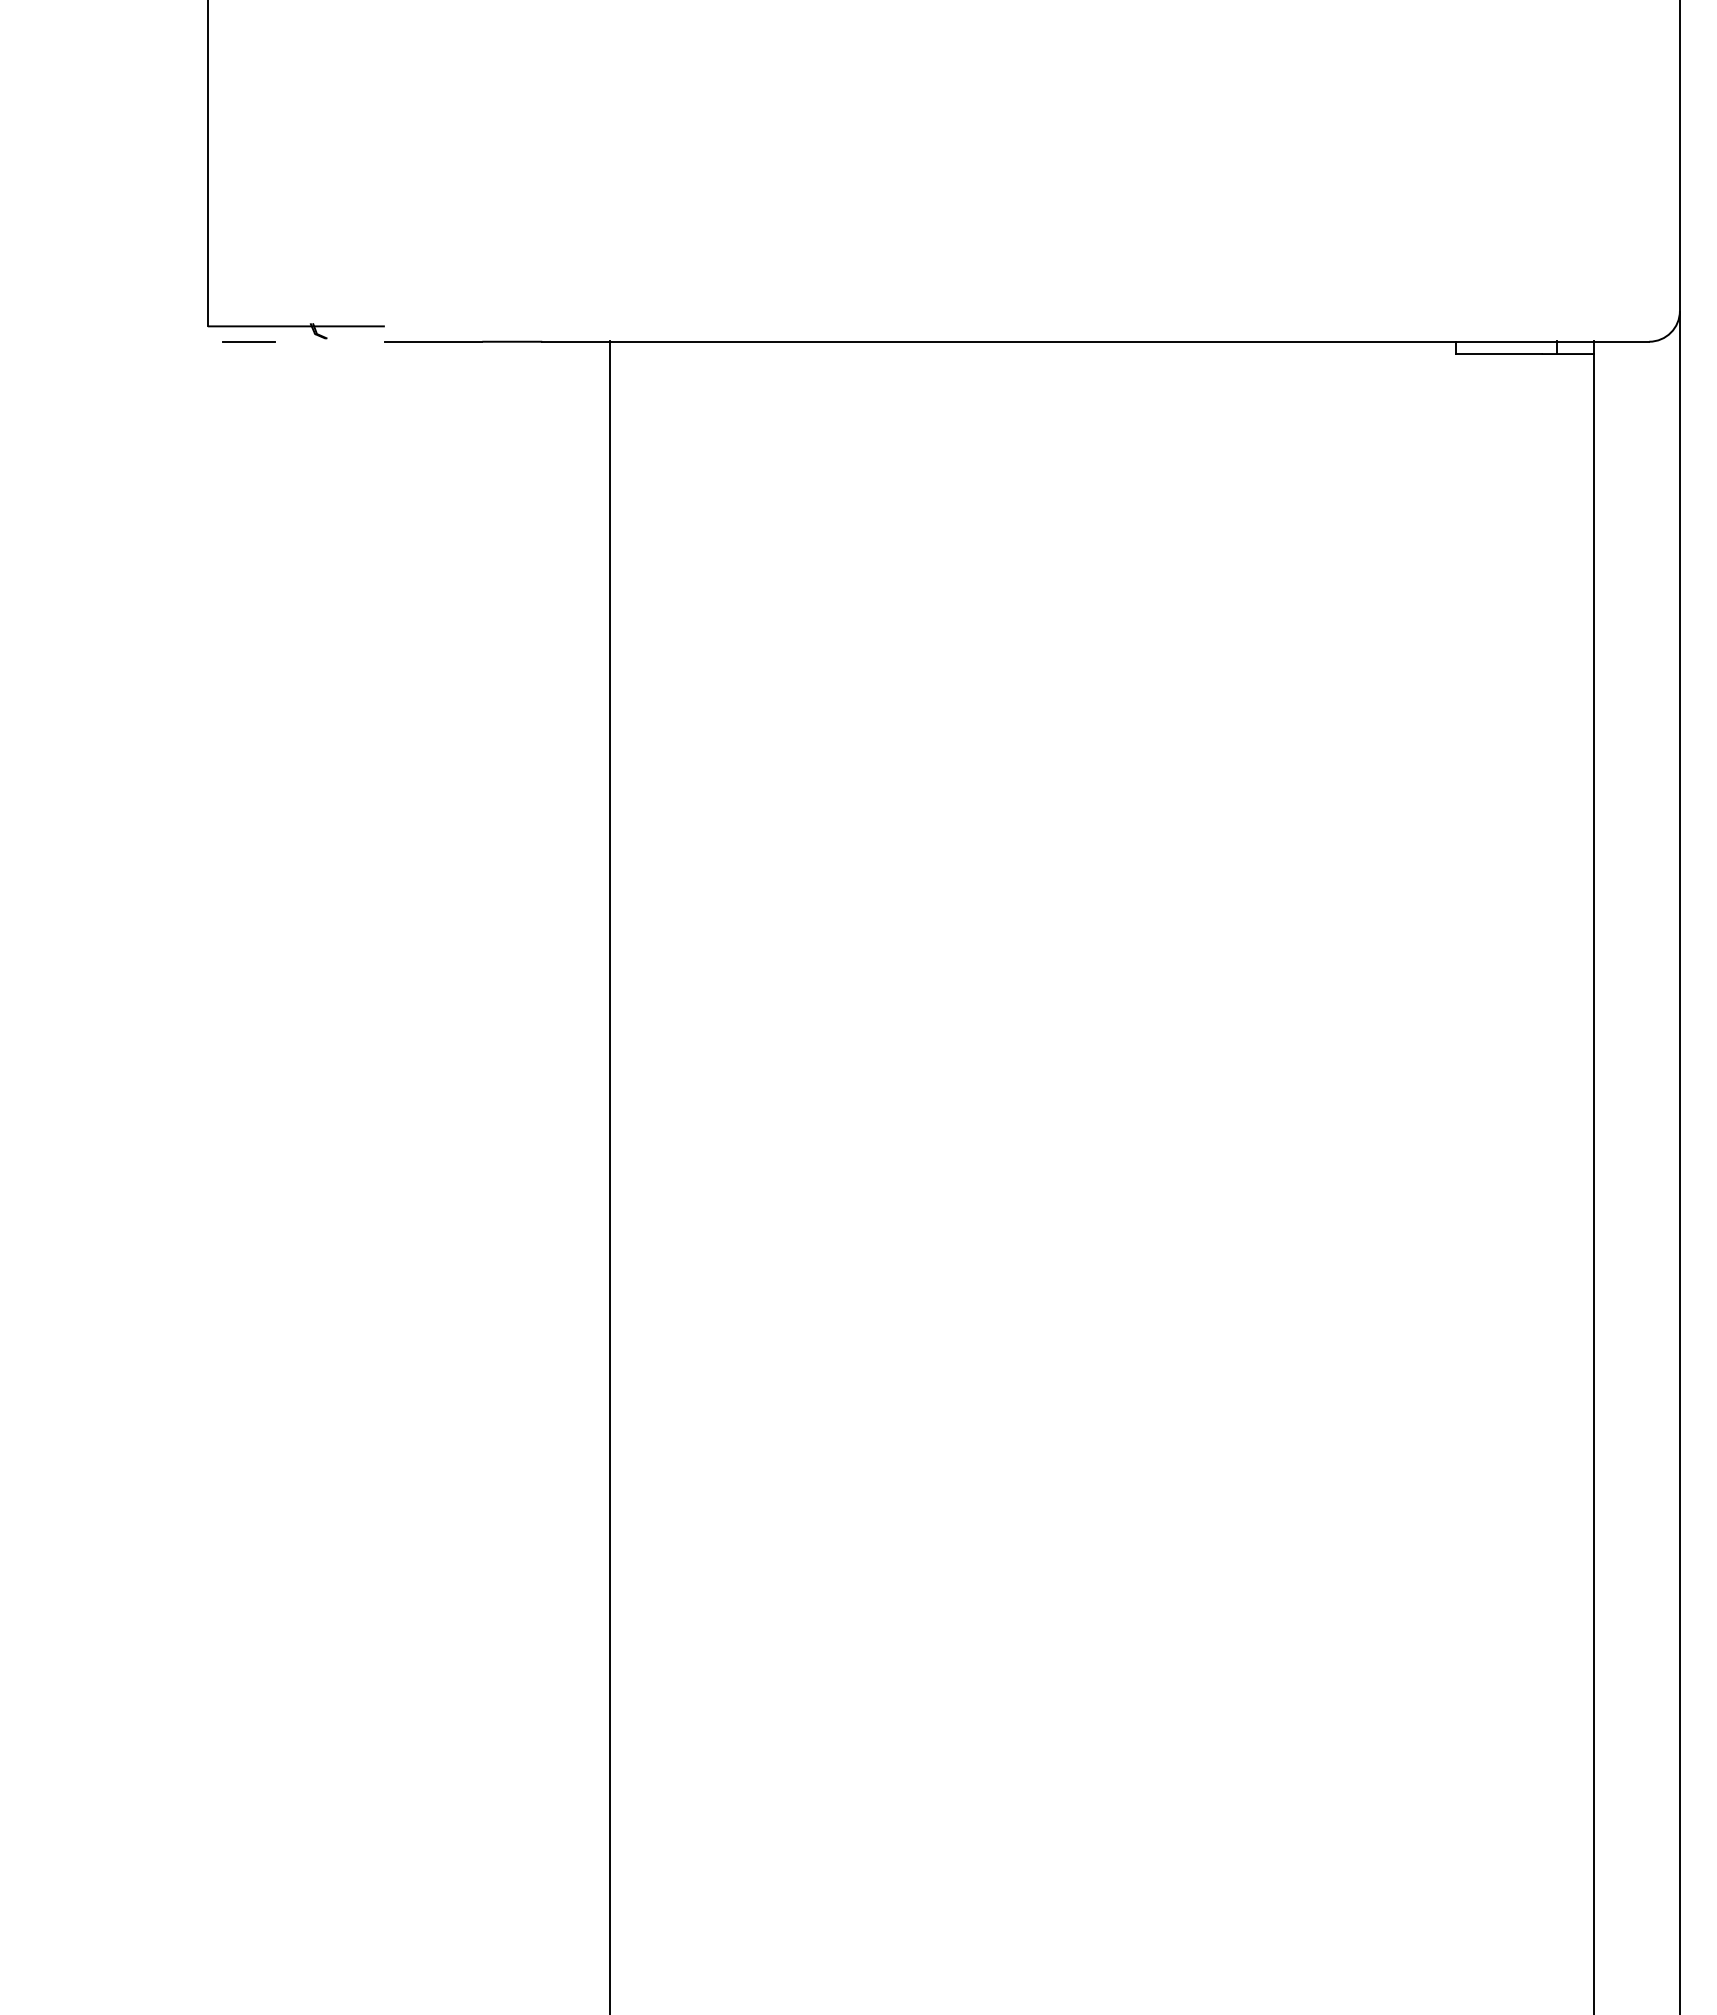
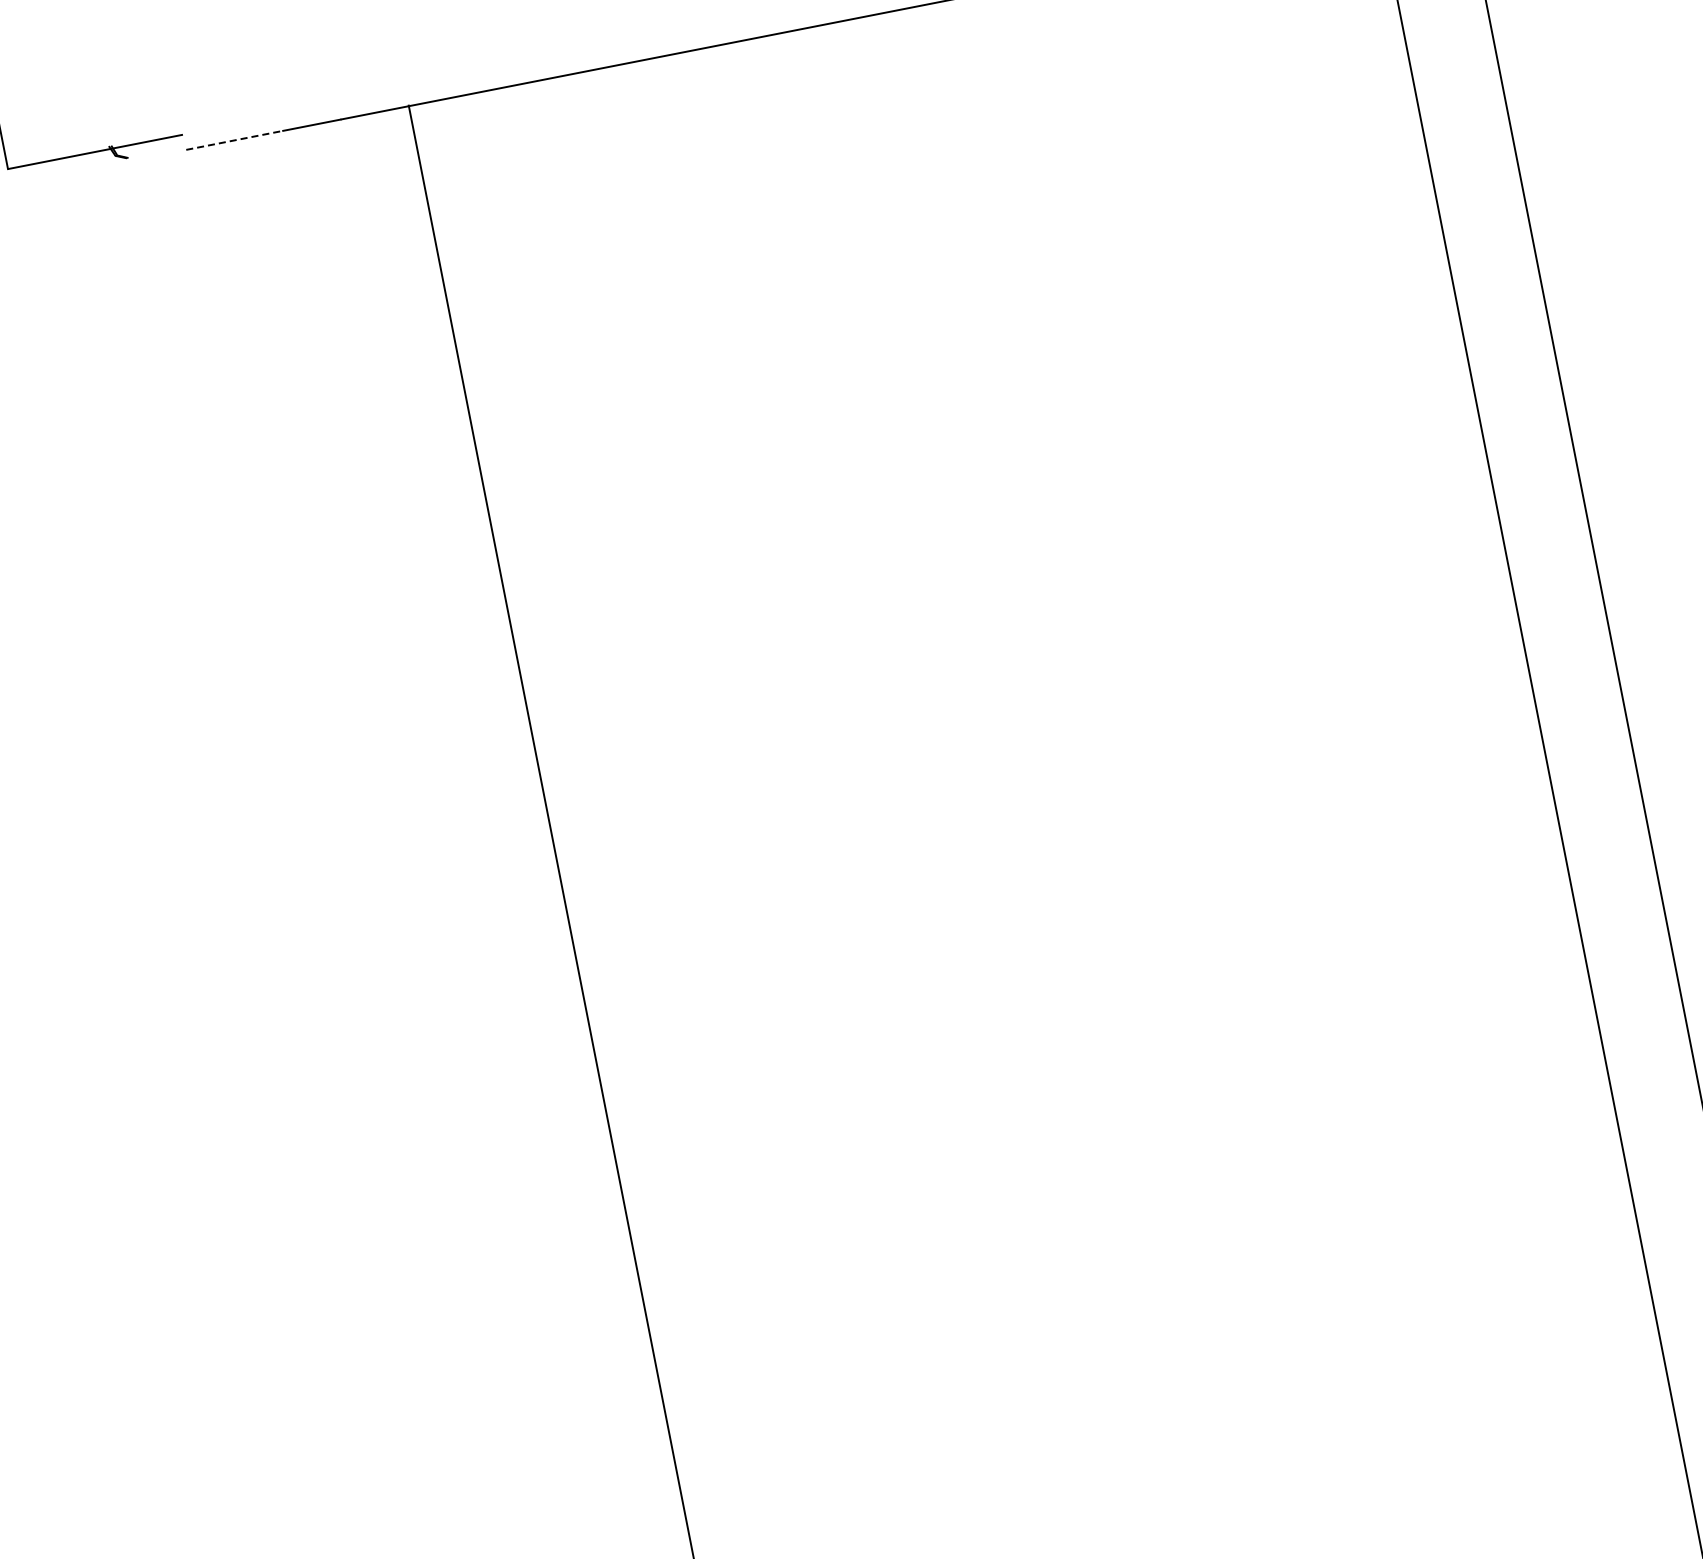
line: (248, 341) -> (51, 176), removed
line: (433, 341) -> (233, 140), solid -> dashed

